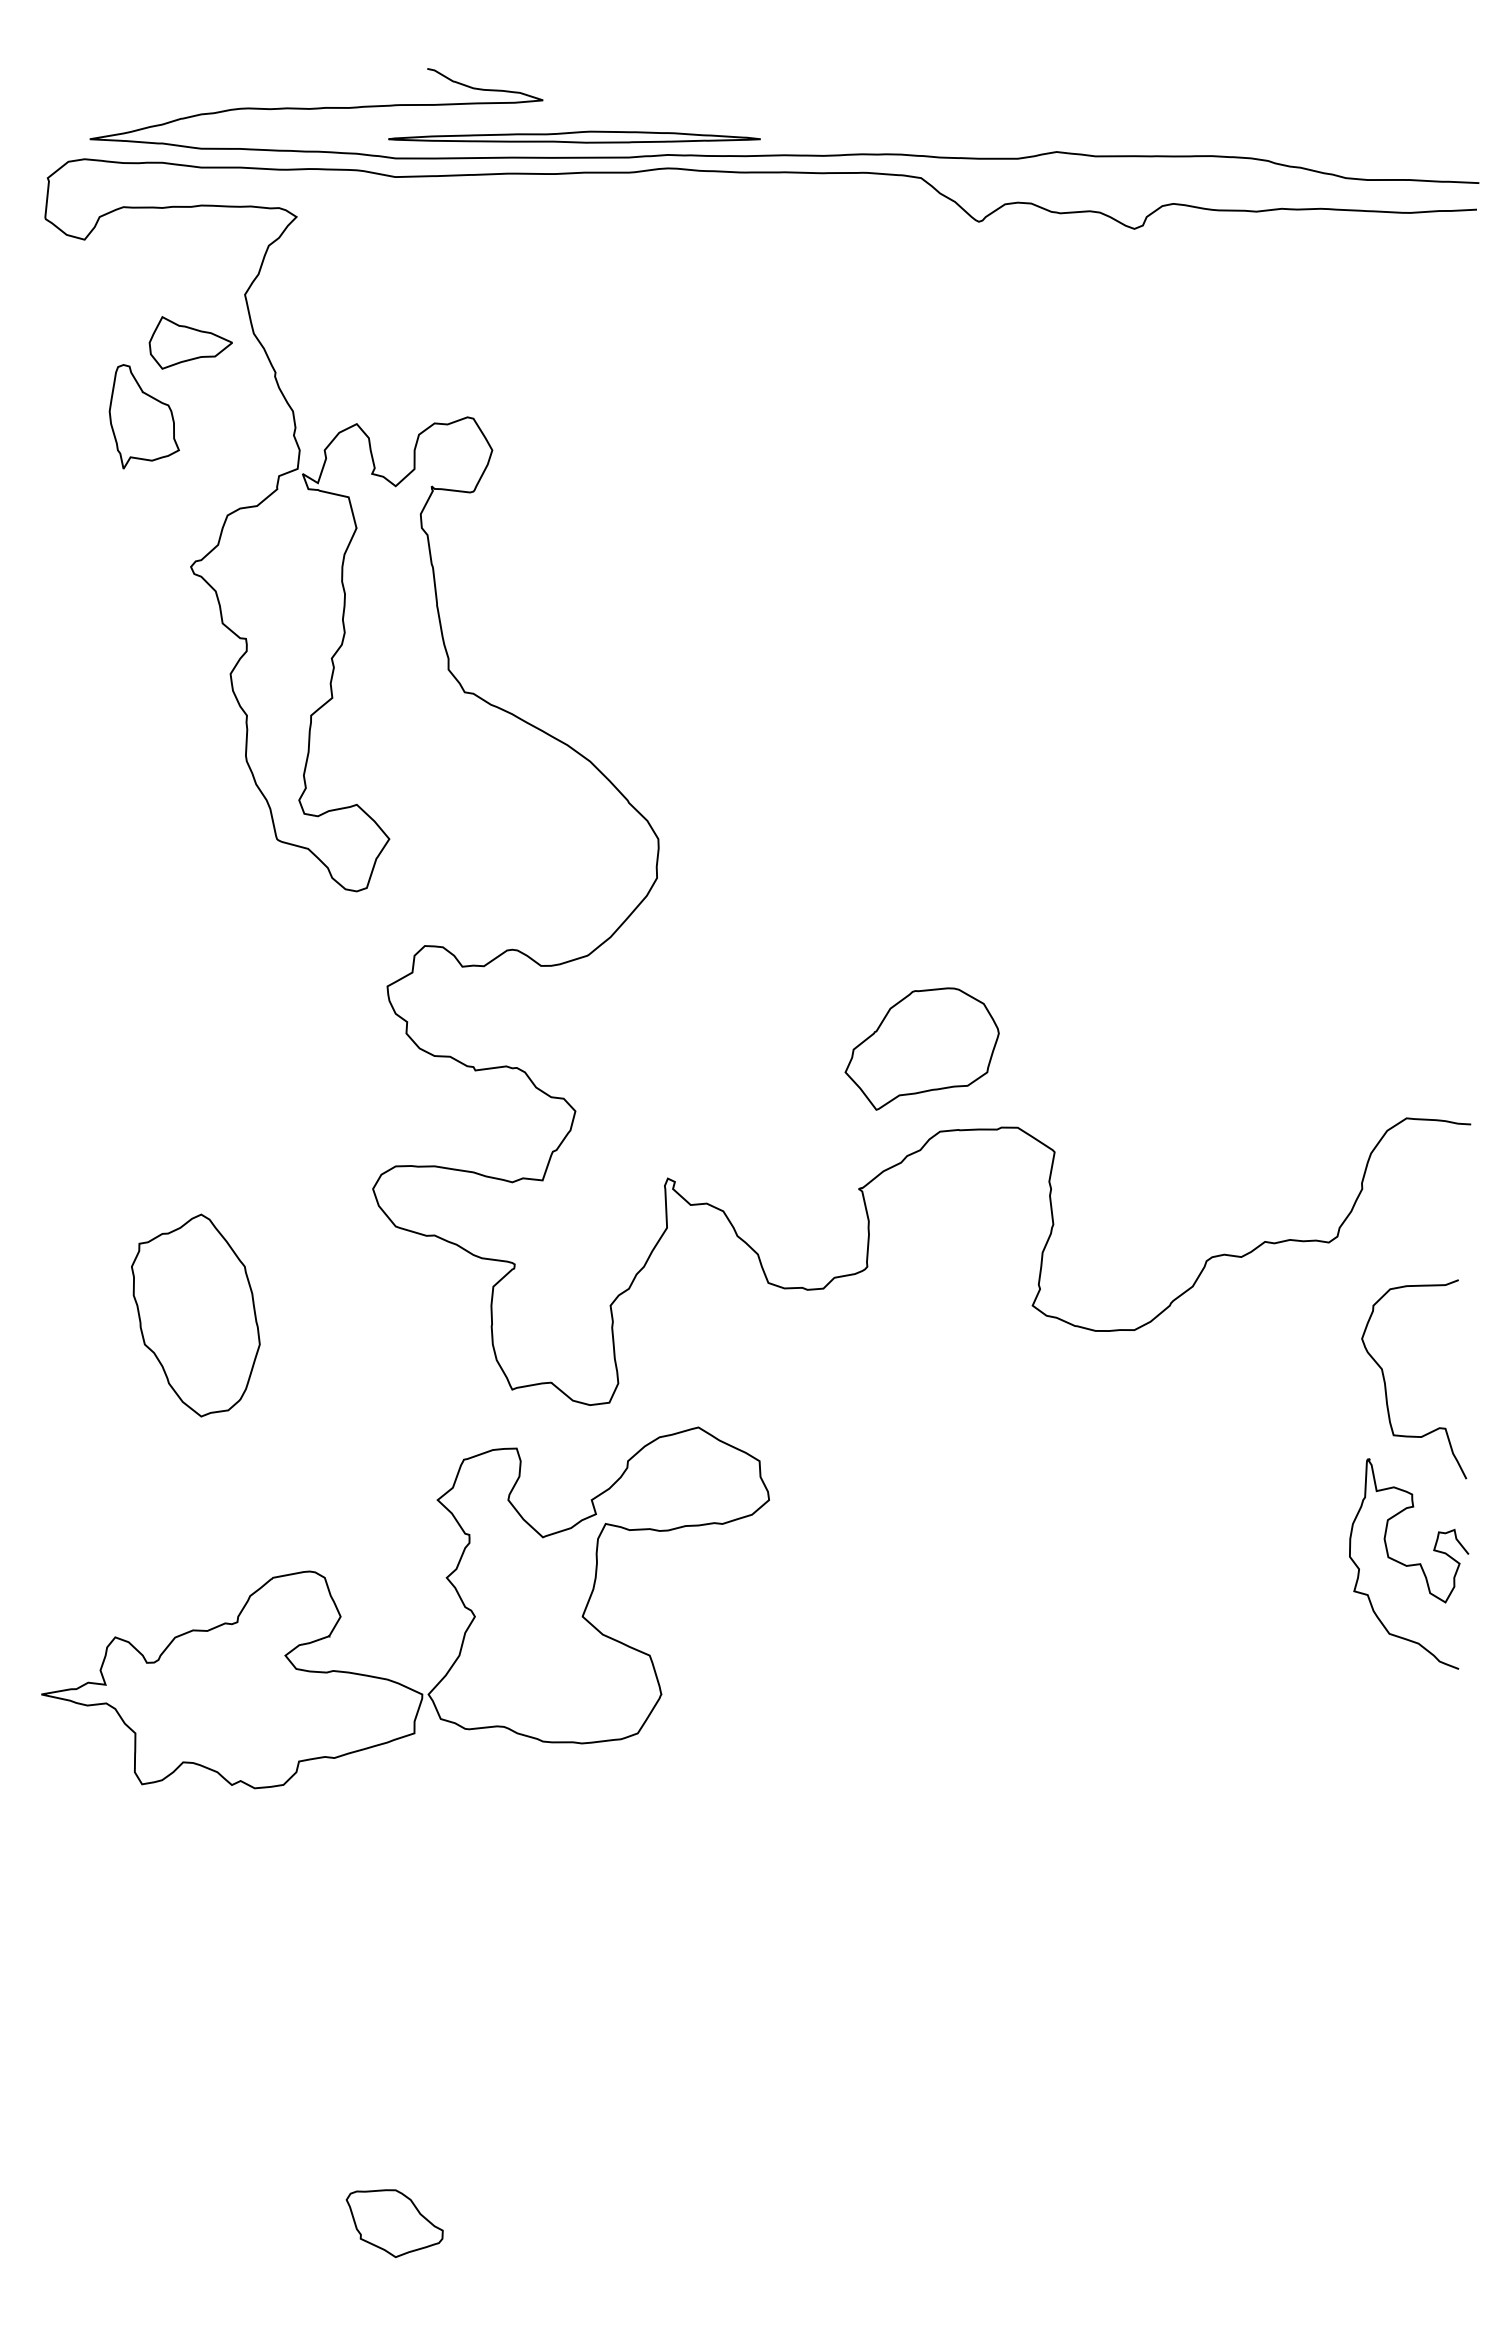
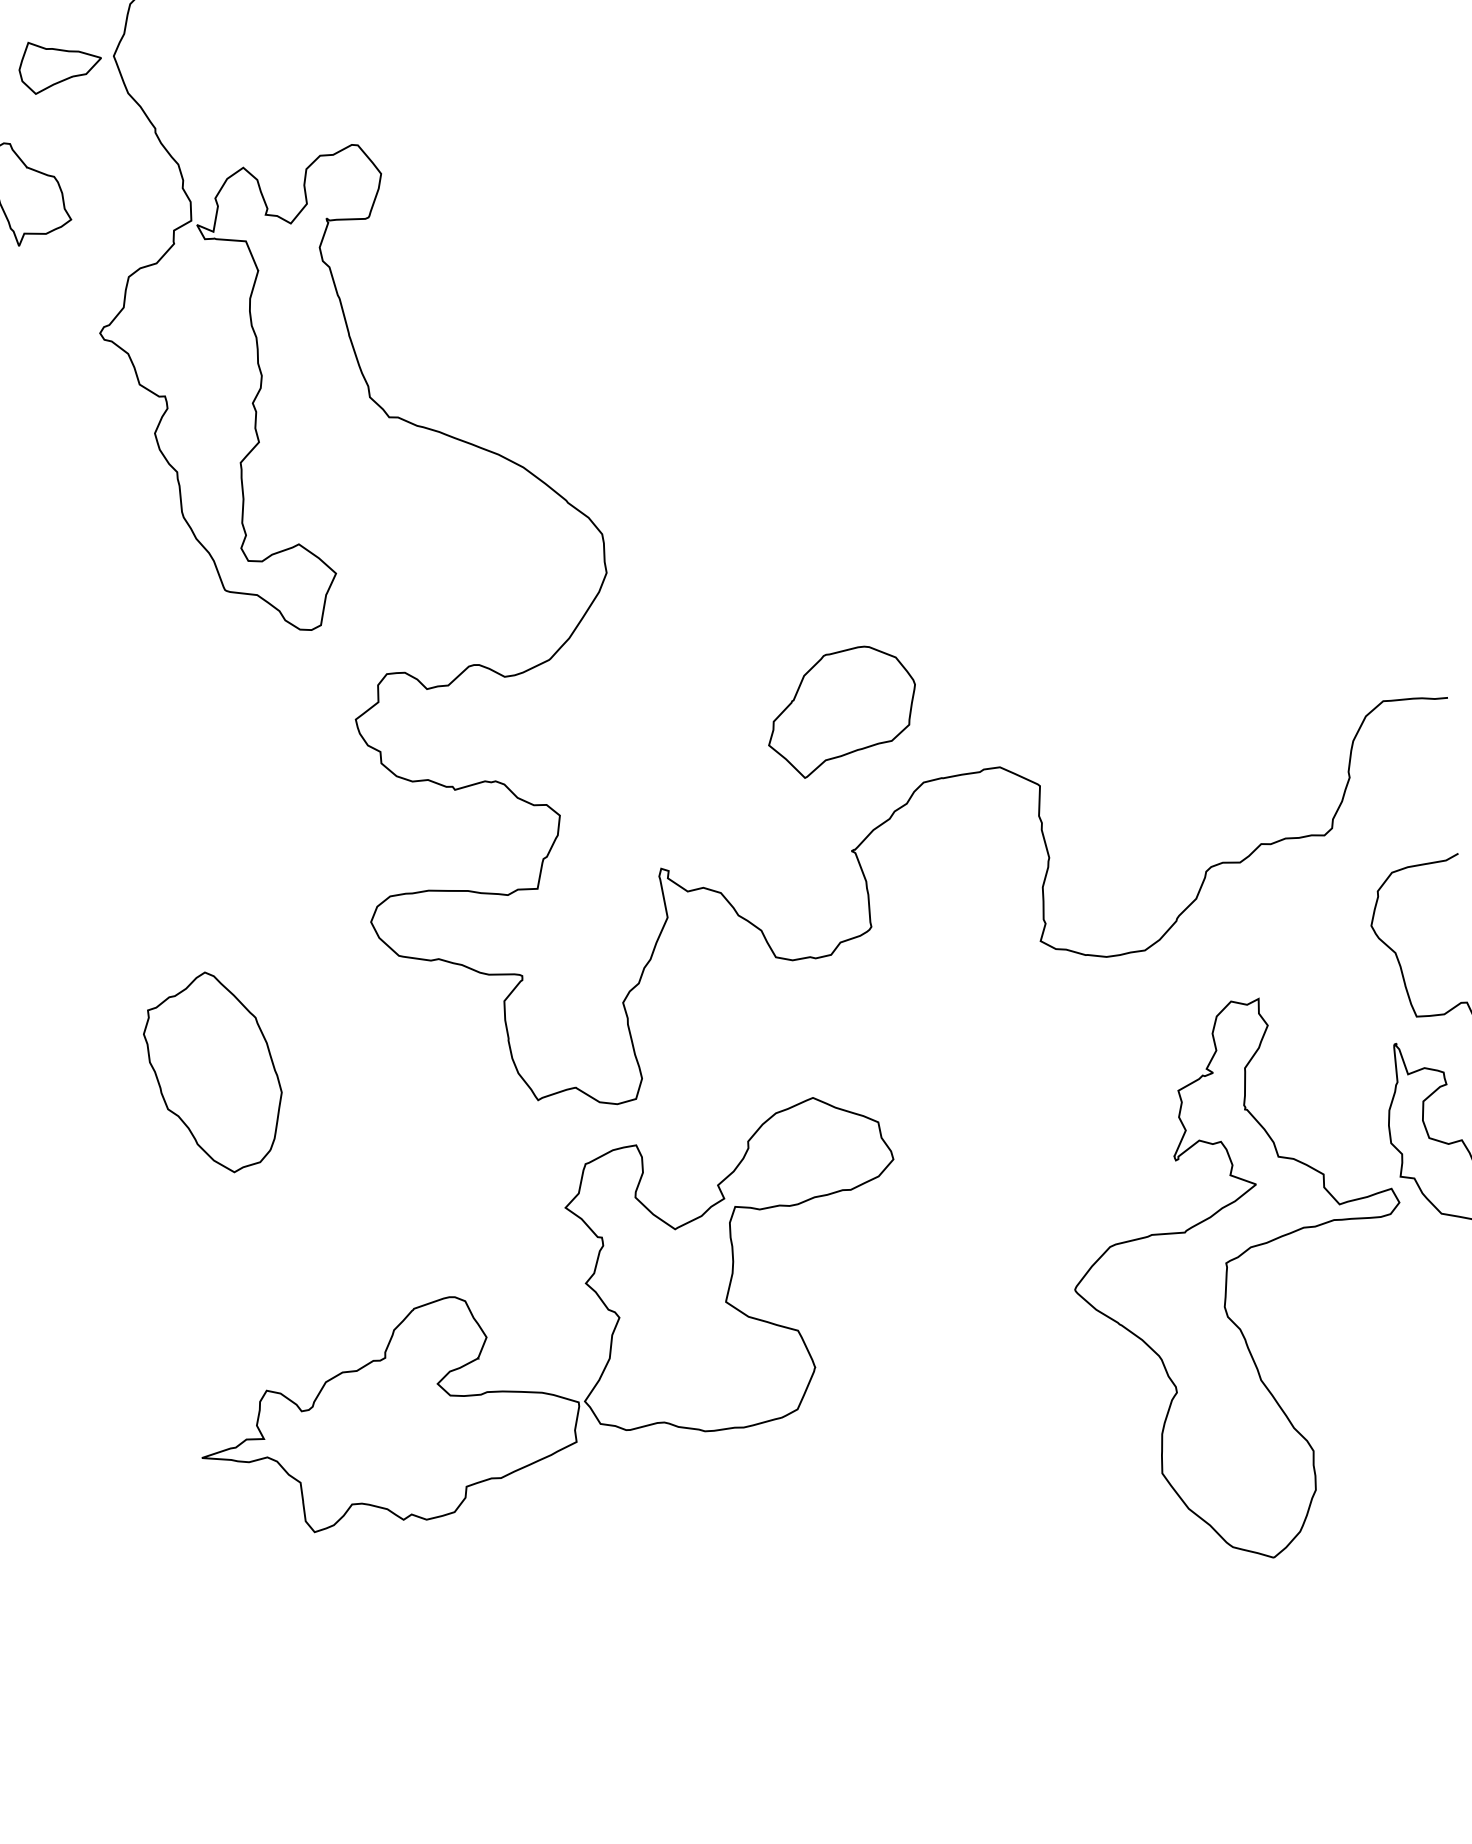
part: (190, 342) -> (59, 63), moved
part: (921, 1048) -> (840, 710), moved
part: (446, 1579) -> (585, 1285), moved
part: (1168, 1666) -> (1227, 1278), added

